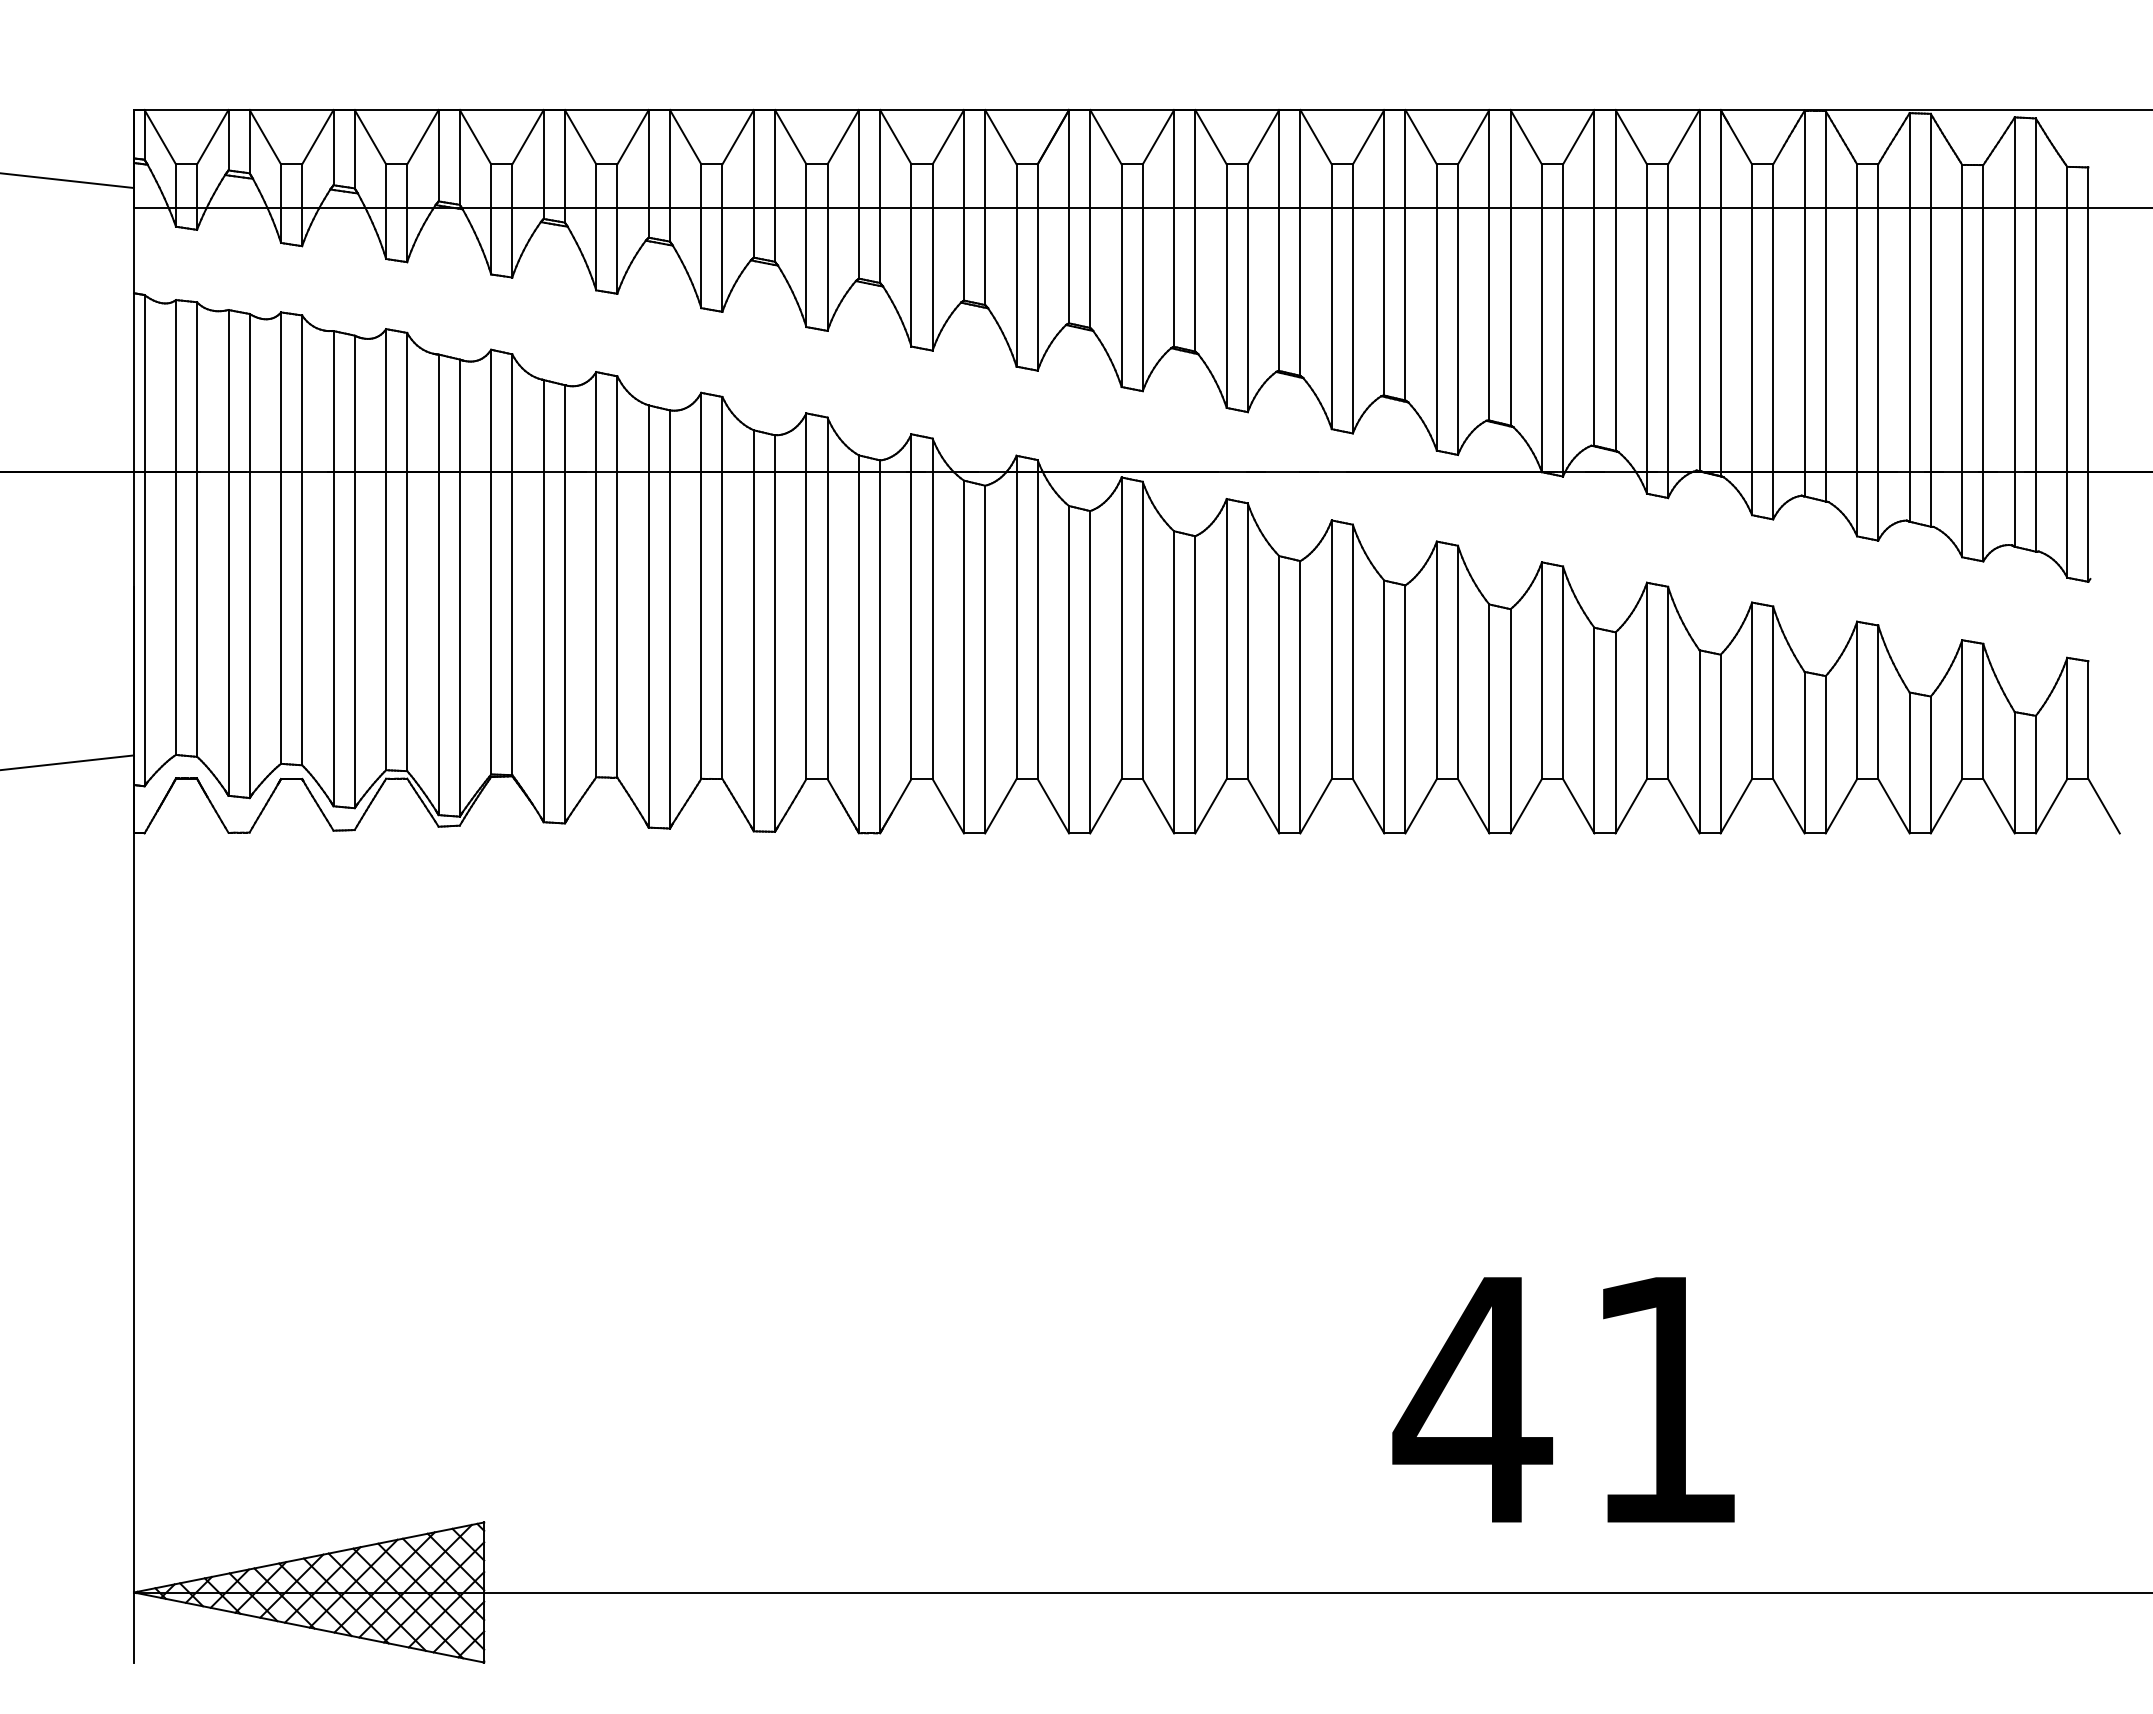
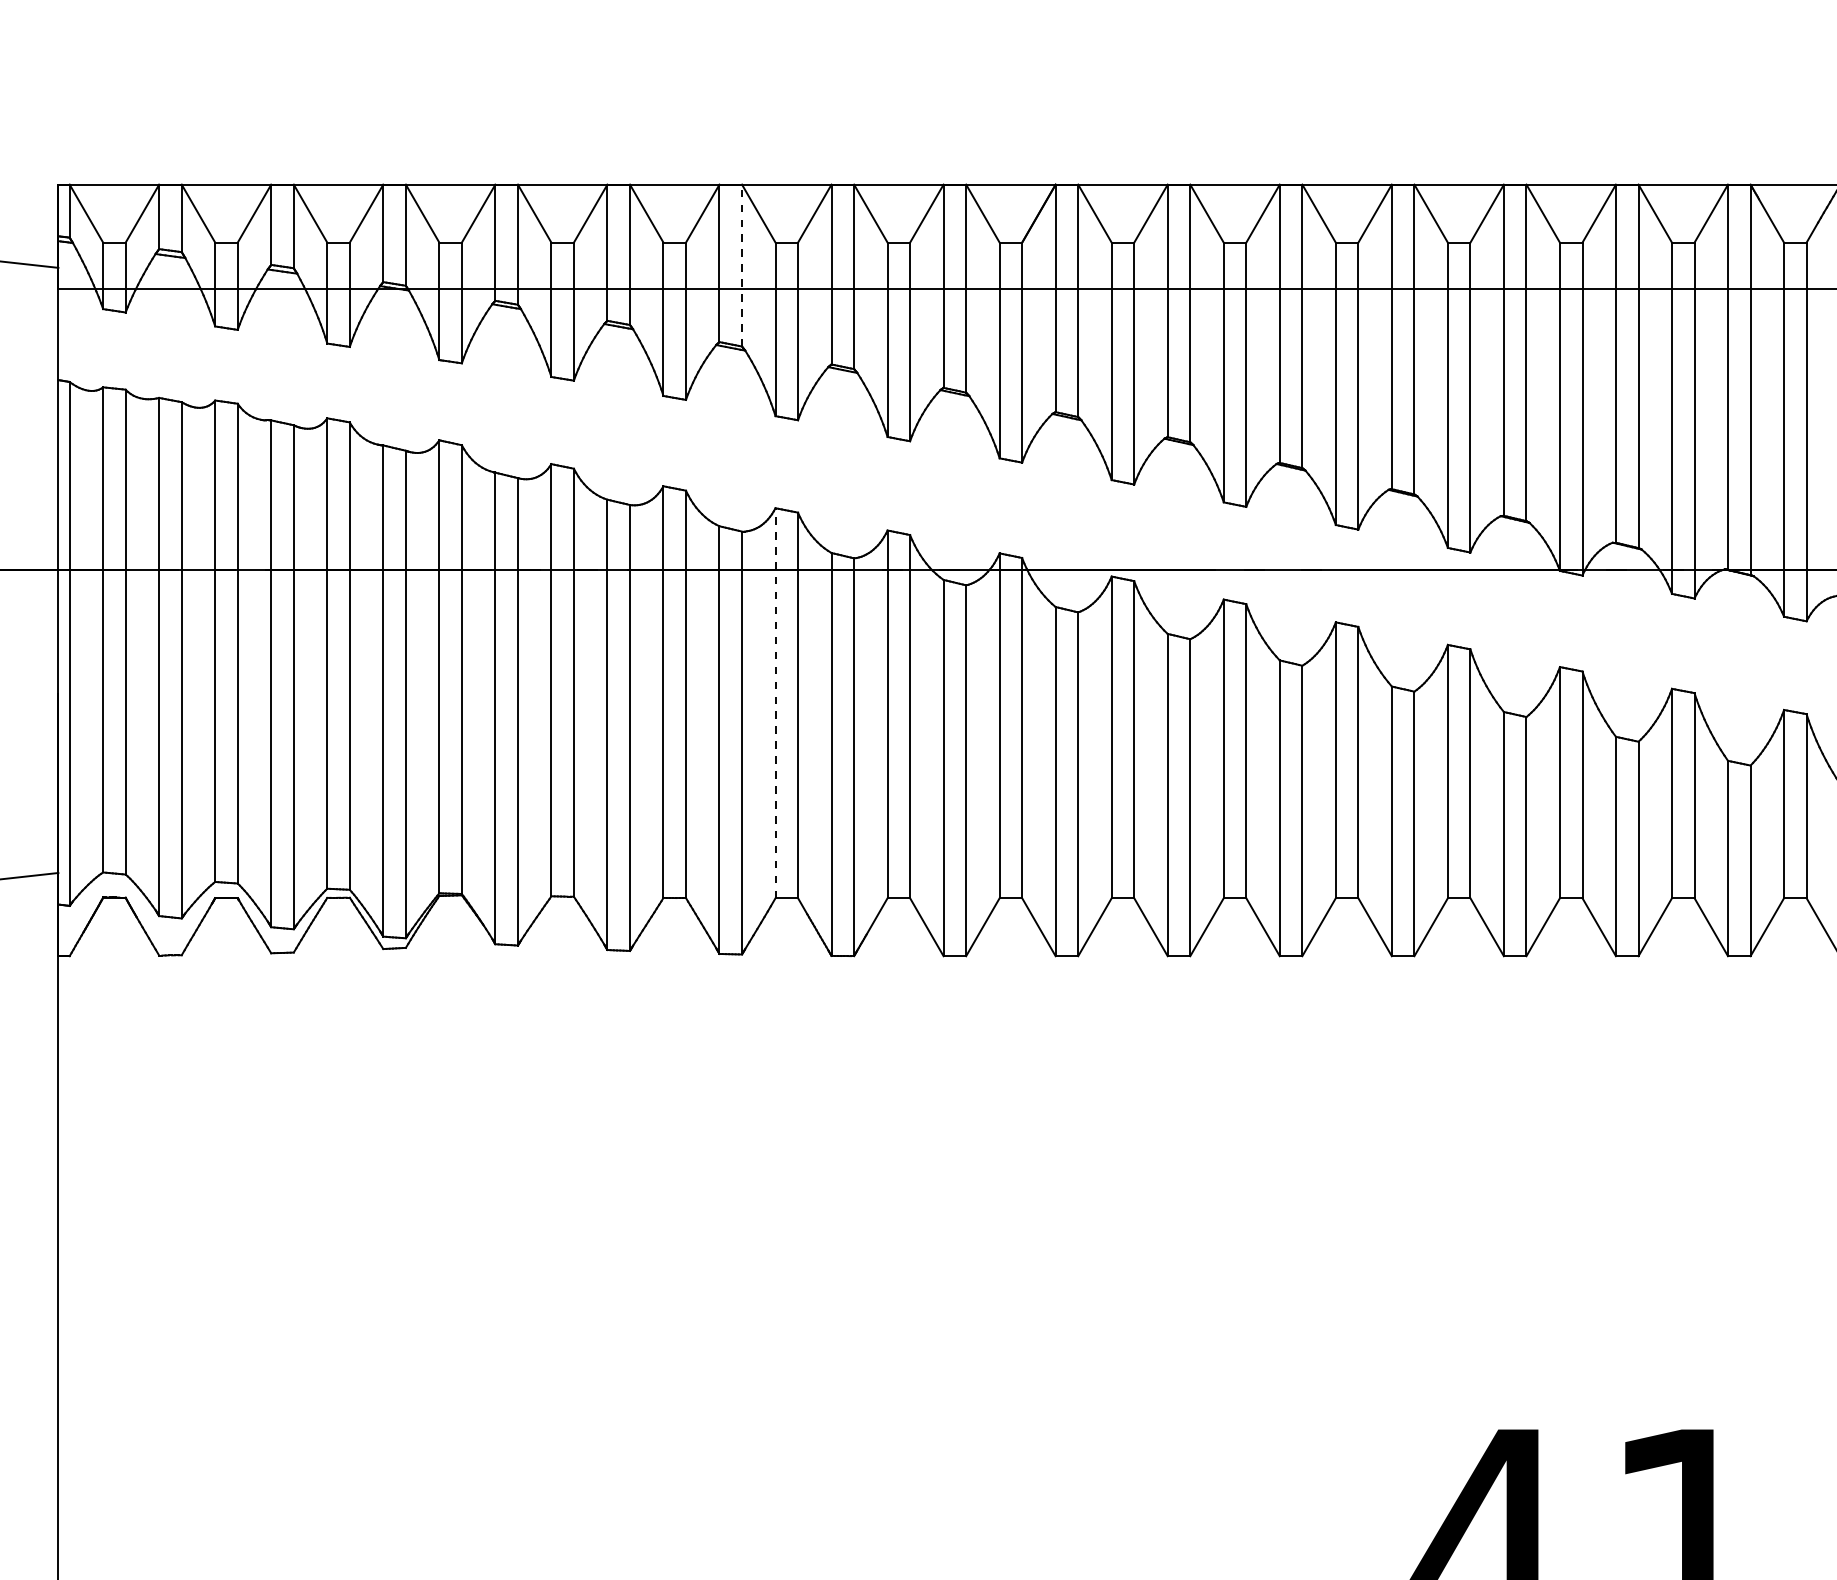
line: (775, 185) -> (742, 265), solid -> dashed
line: (806, 596) -> (775, 703), solid -> dashed

